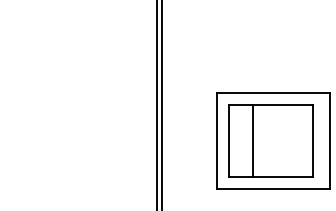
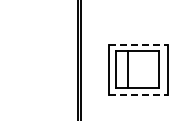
line: (275, 92) -> (139, 44), solid -> dashed
line: (275, 188) -> (139, 94), solid -> dashed

